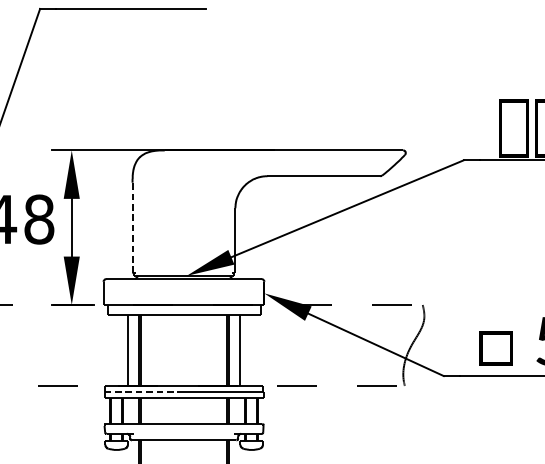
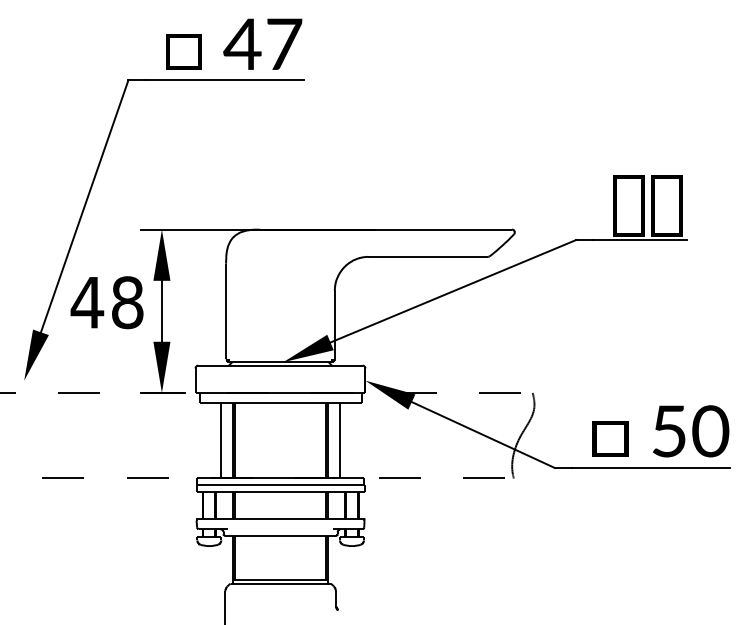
line: (132, 227) -> (226, 311), dashed -> solid
line: (144, 391) -> (238, 484), dashed -> solid

